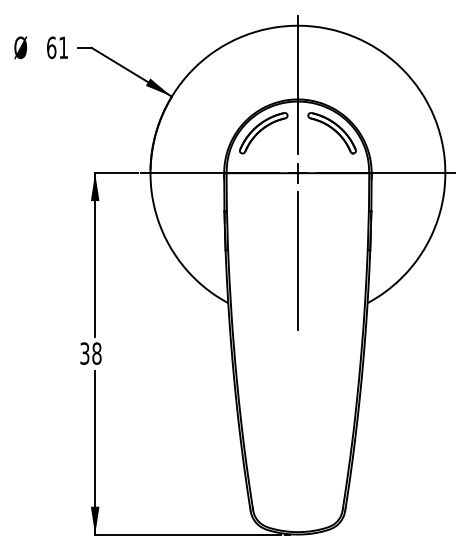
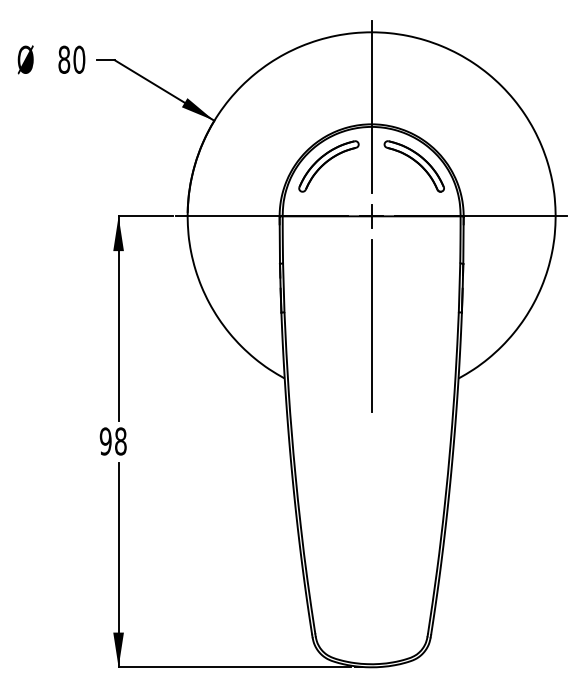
text: (57, 47) -> (71, 59), 61 -> 80
text: (84, 353) -> (105, 441), 38 -> 98

